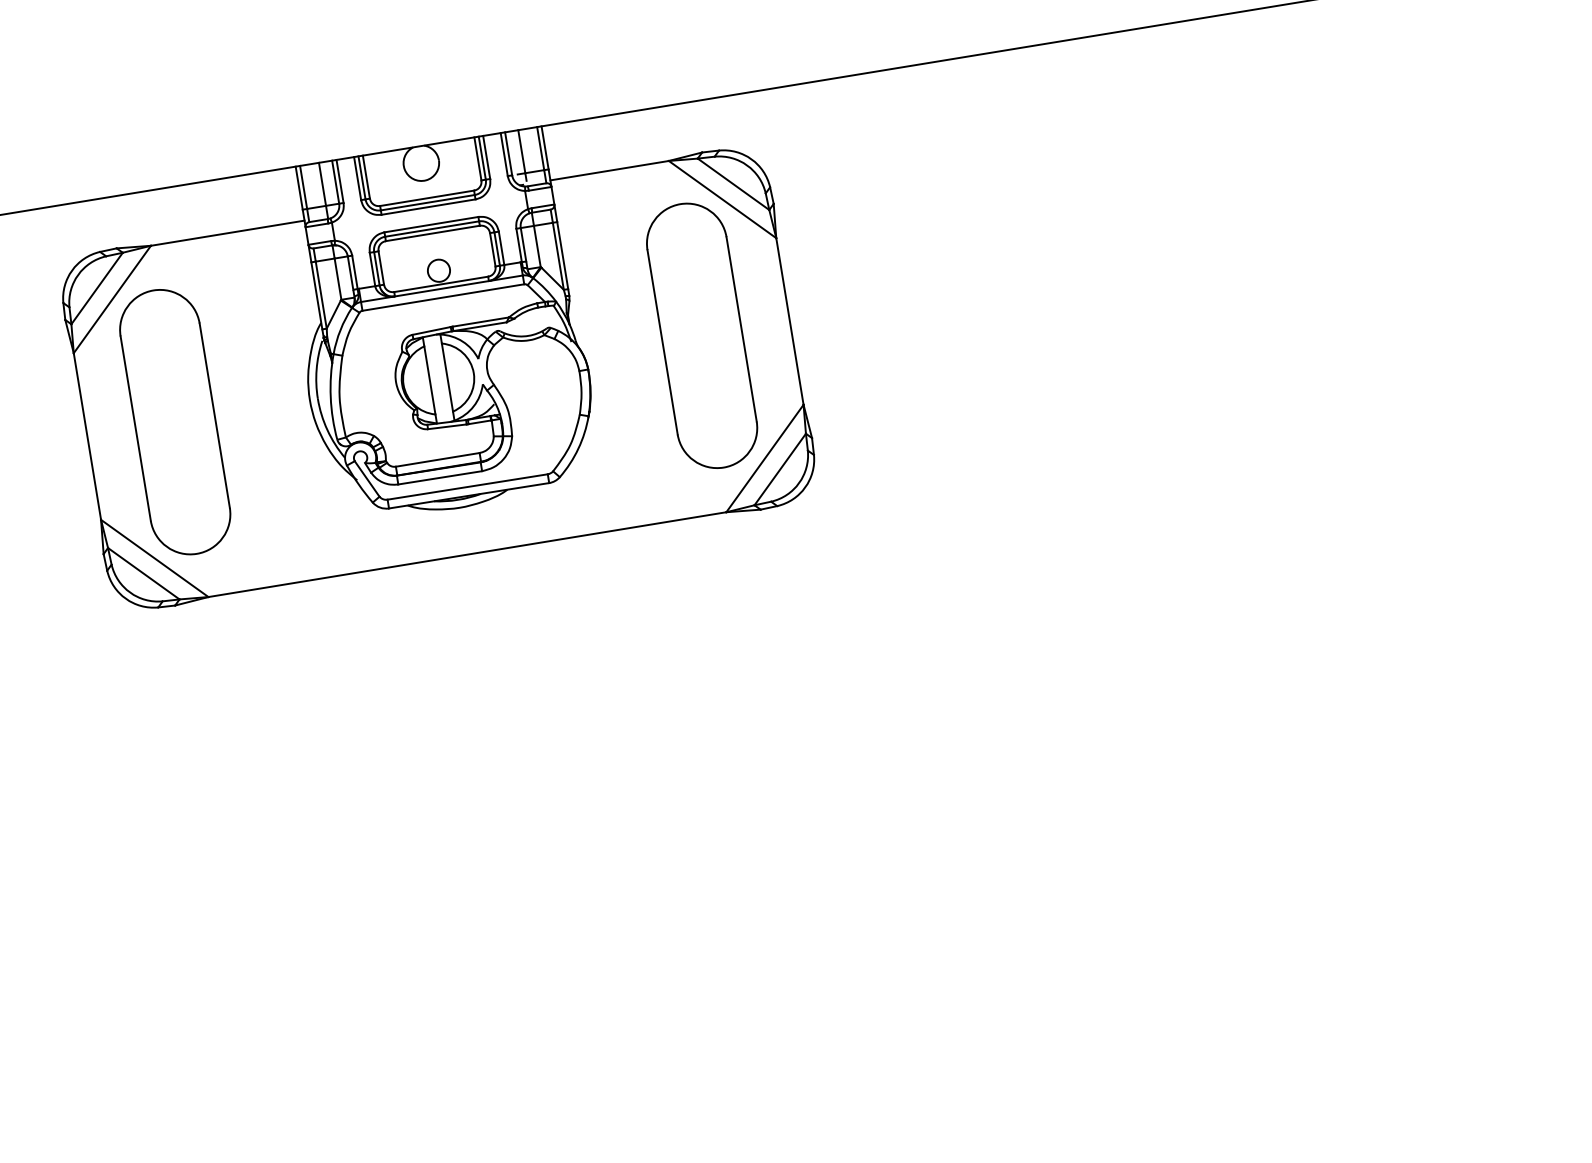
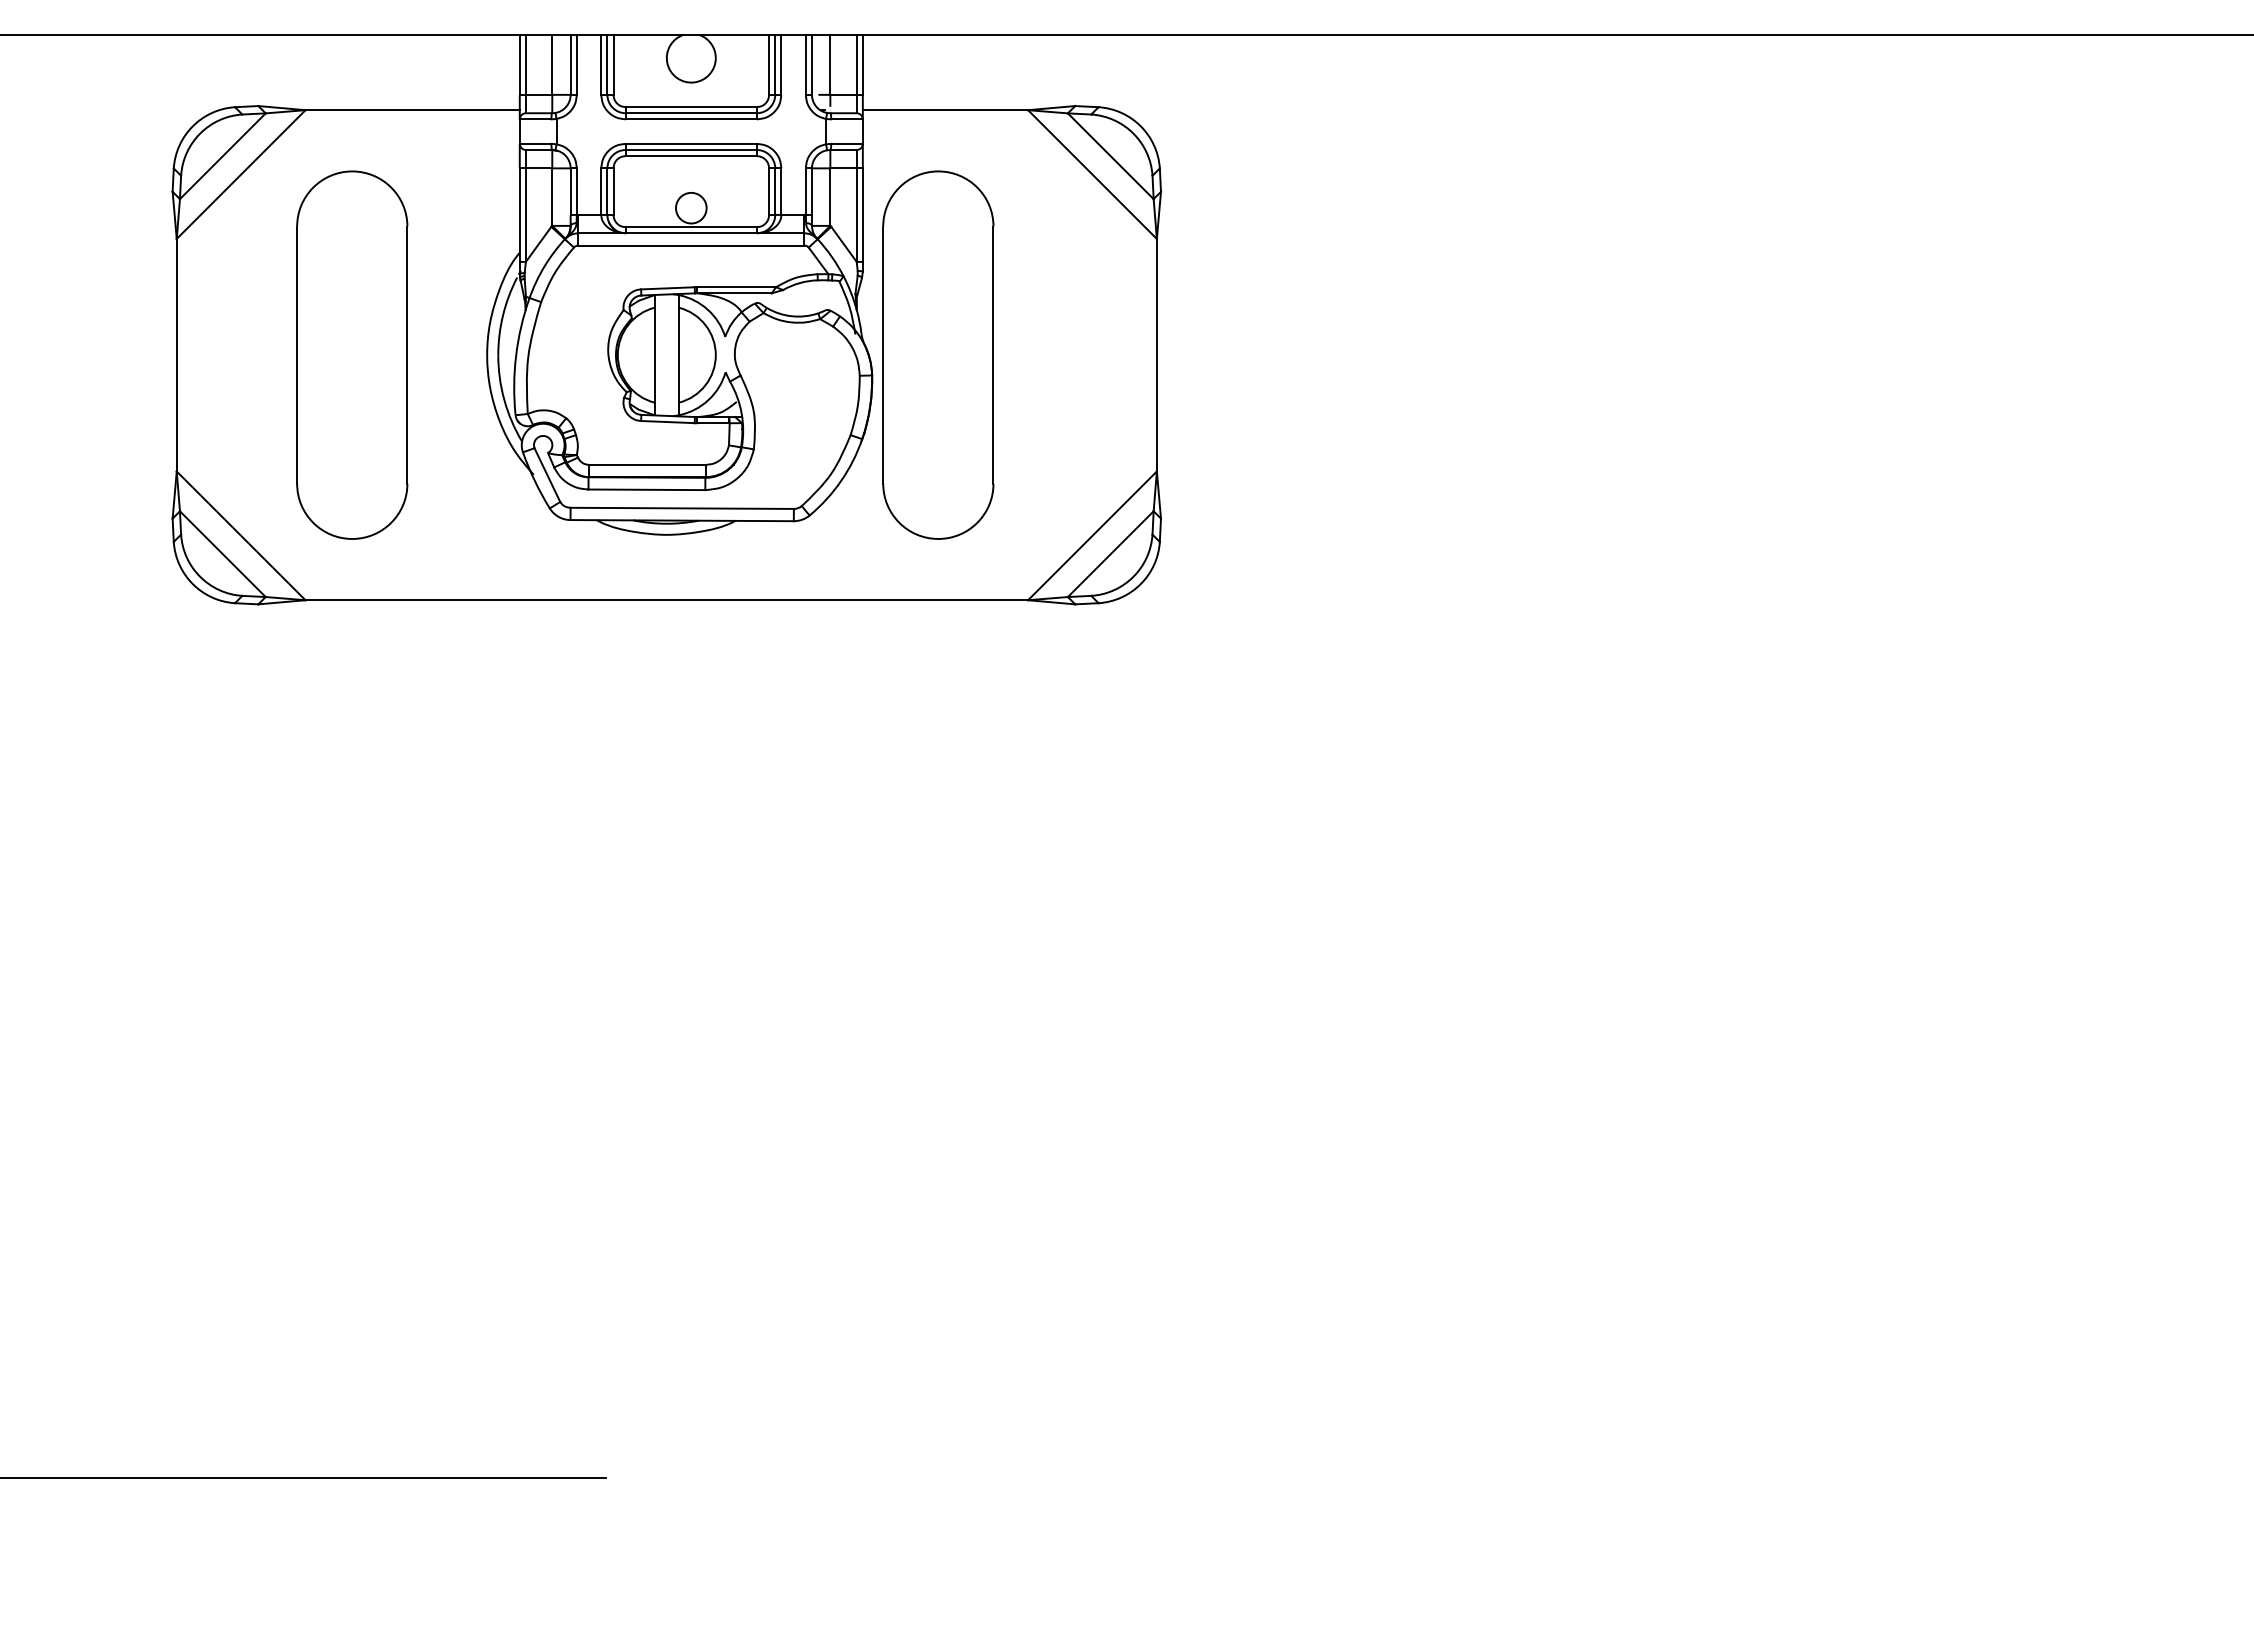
part: (702, 335) -> (938, 354), moved
part: (175, 421) -> (352, 354), moved

